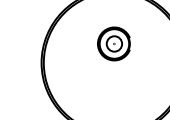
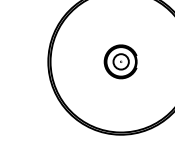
part: (113, 43) -> (120, 61), moved

